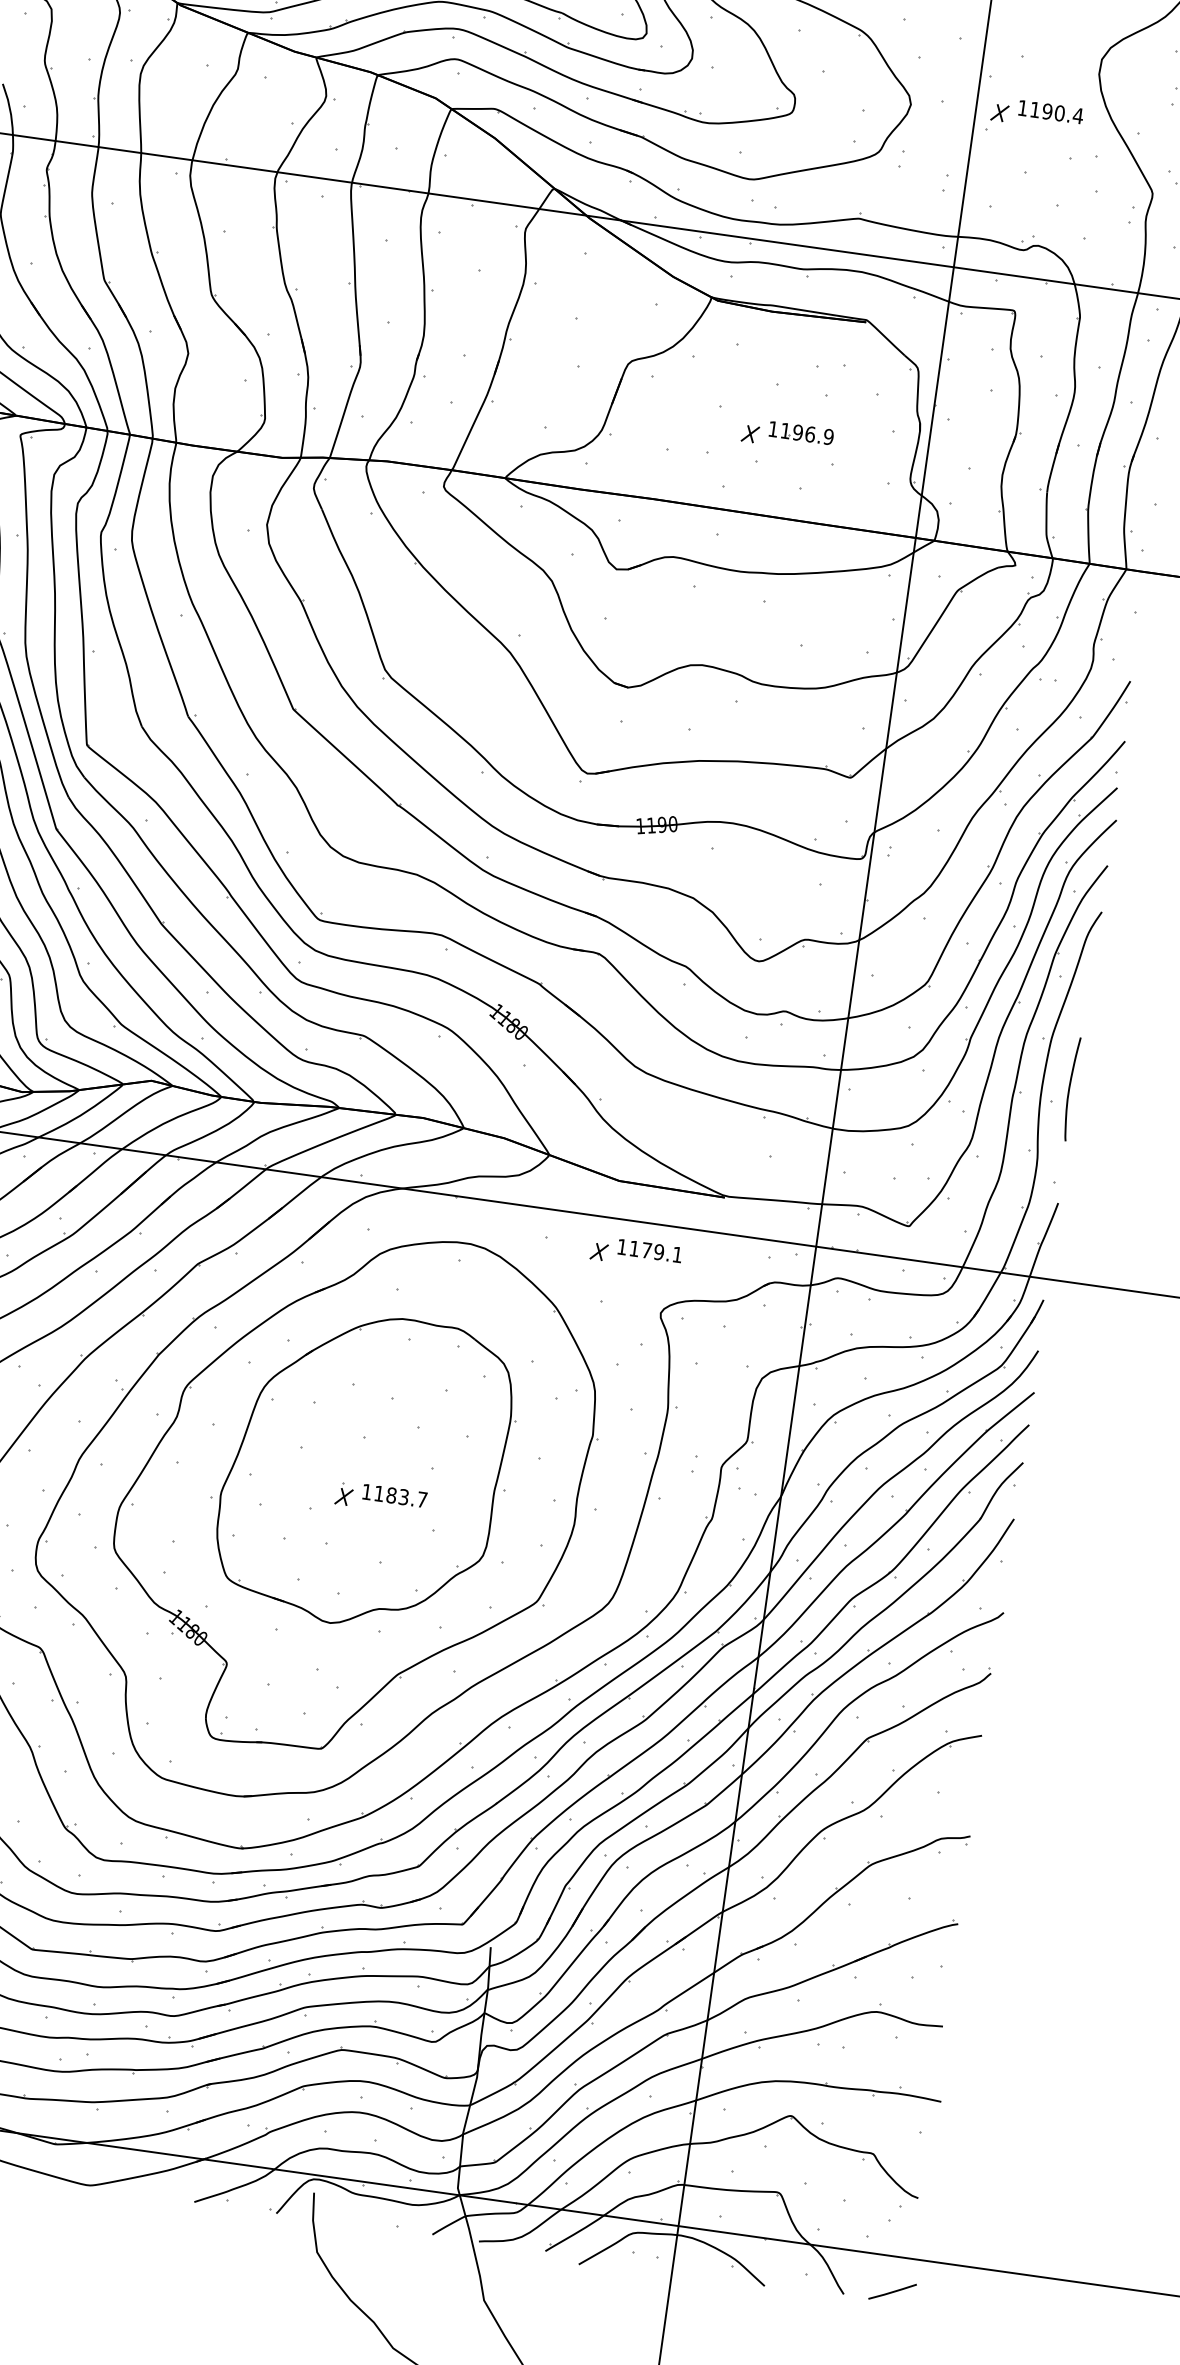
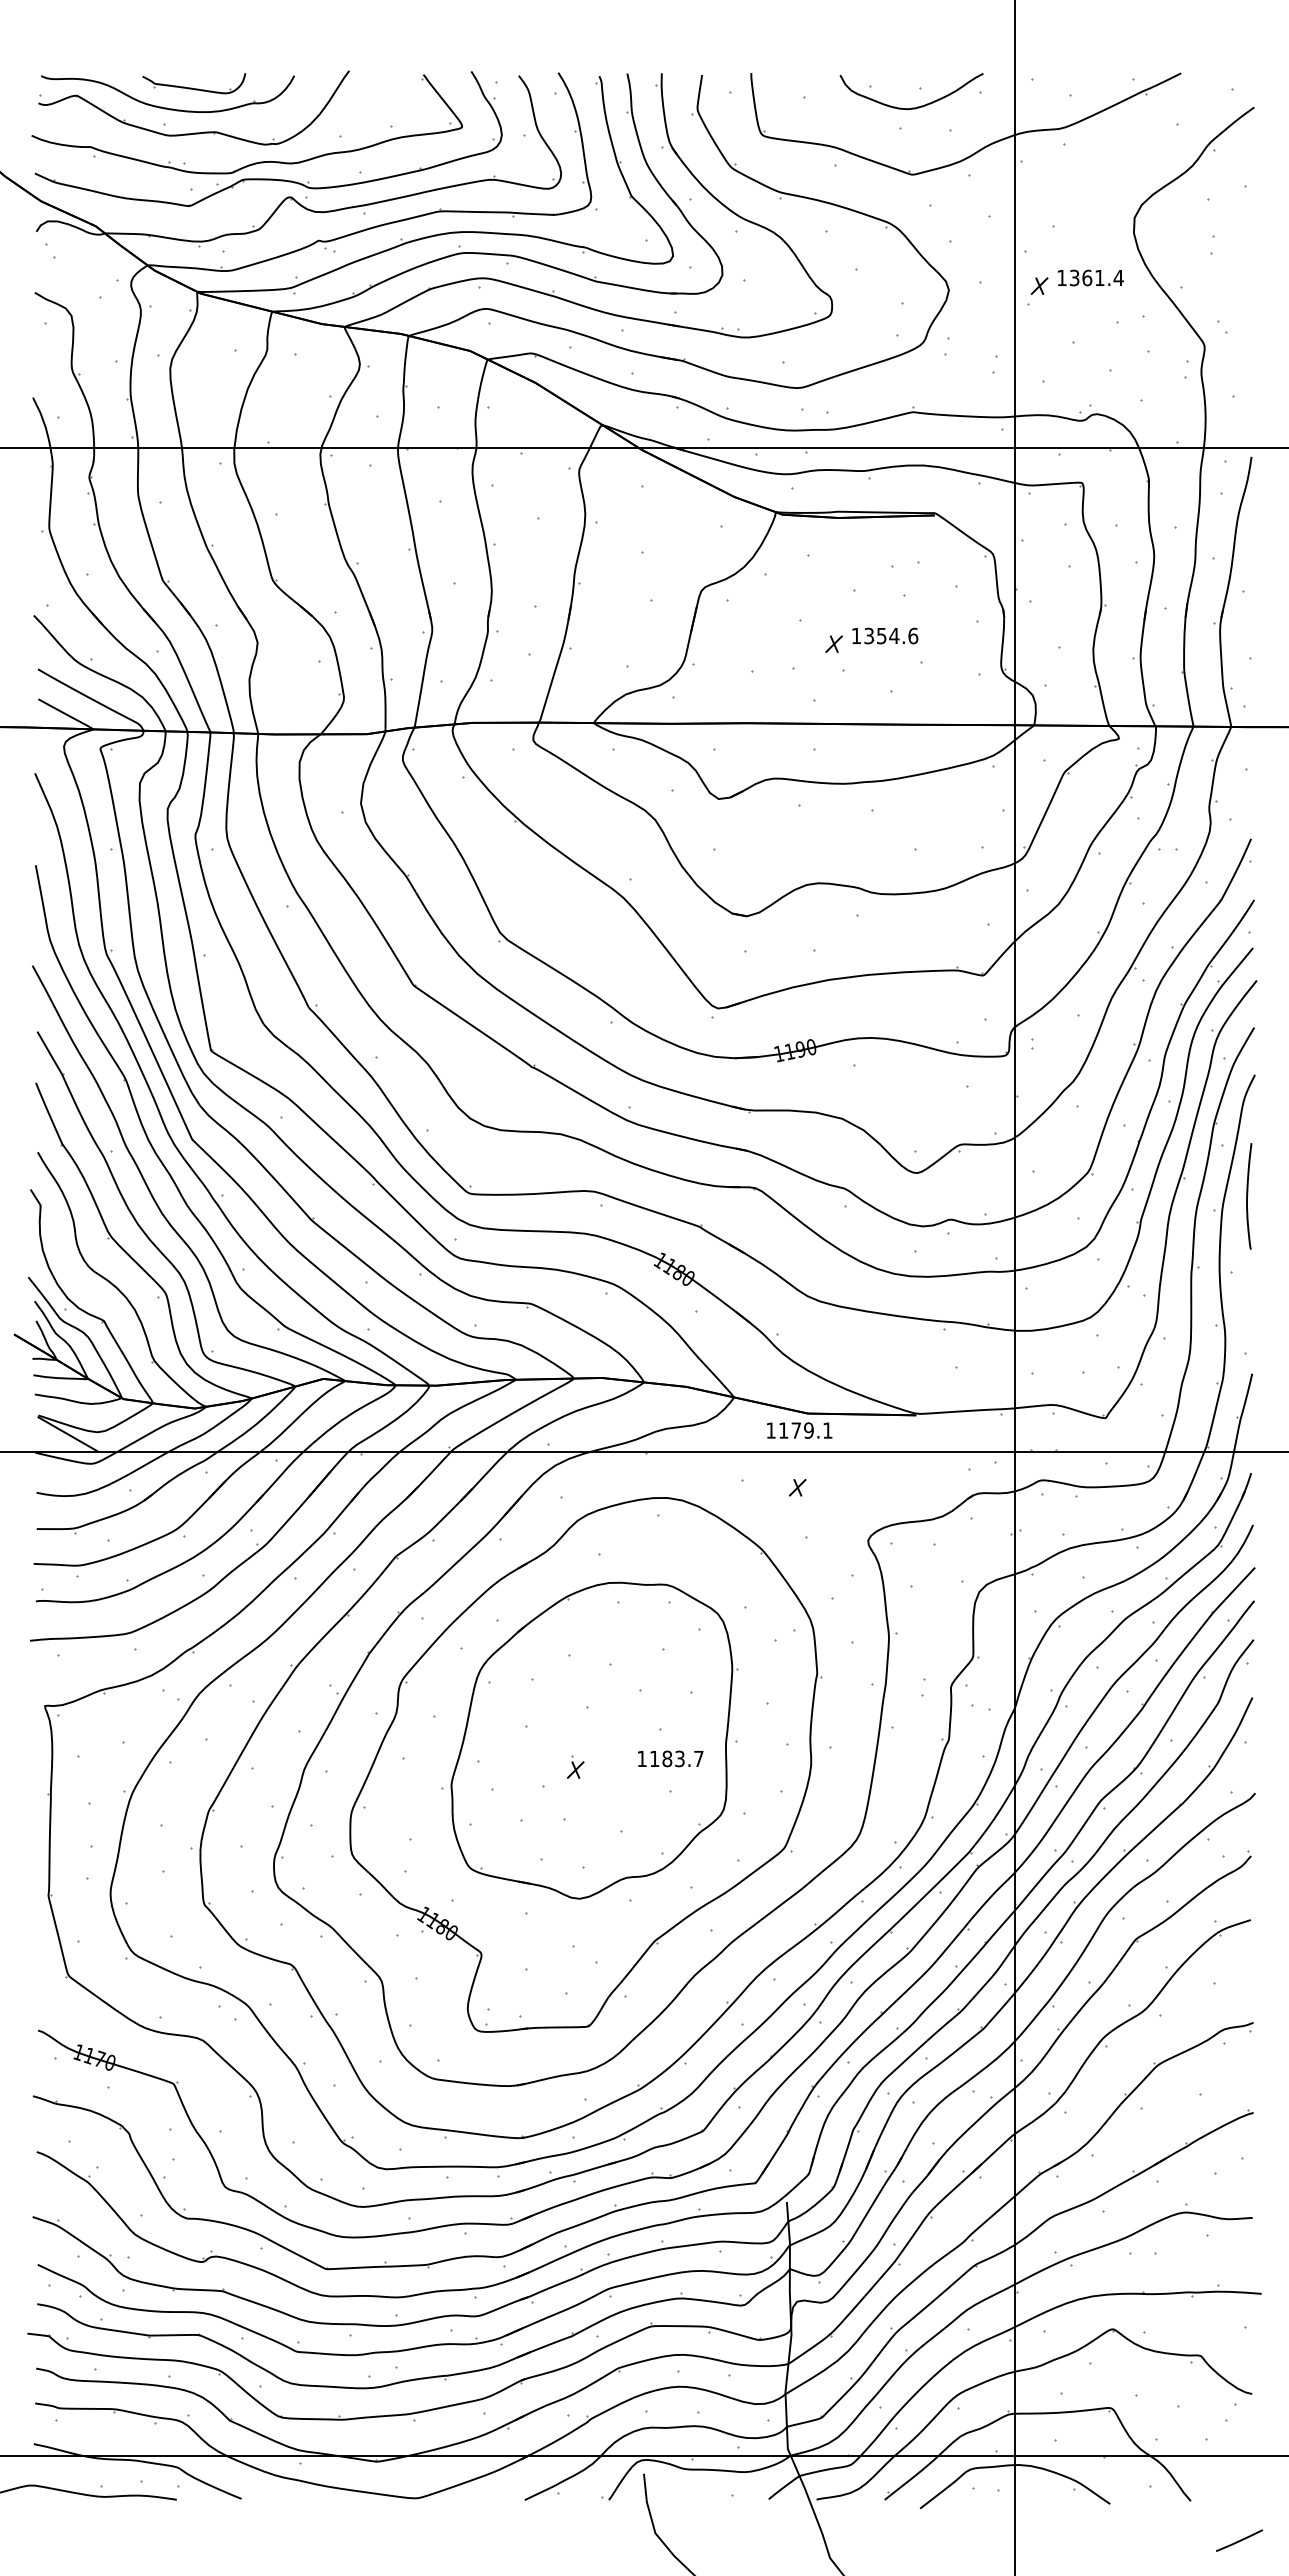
text: (1046, 111) -> (1086, 277), 1190.4 -> 1361.4
text: (807, 433) -> (891, 635), 1196.9 -> 1354.6
curve: (1069, 1089) -> (1247, 1196), moved
part: (649, 1250) -> (799, 1430), moved
text: (394, 1495) -> (670, 1758), moved
line: (892, 2291) -> (1239, 2540), moved

